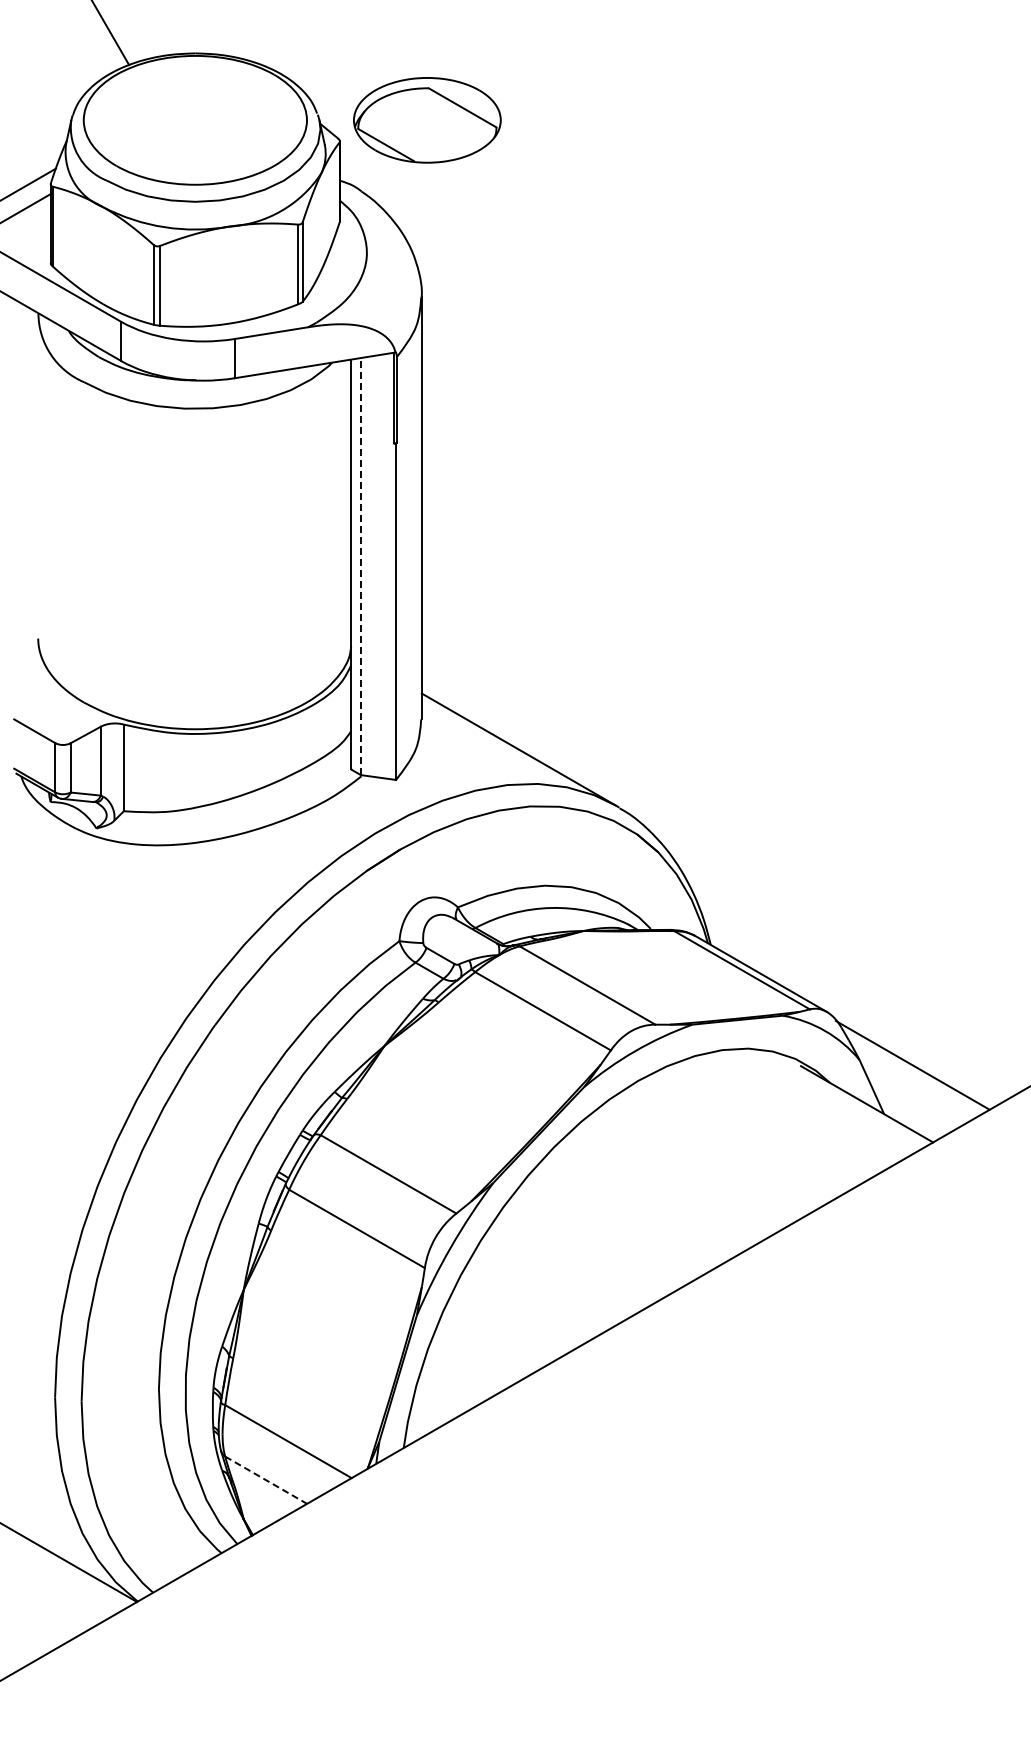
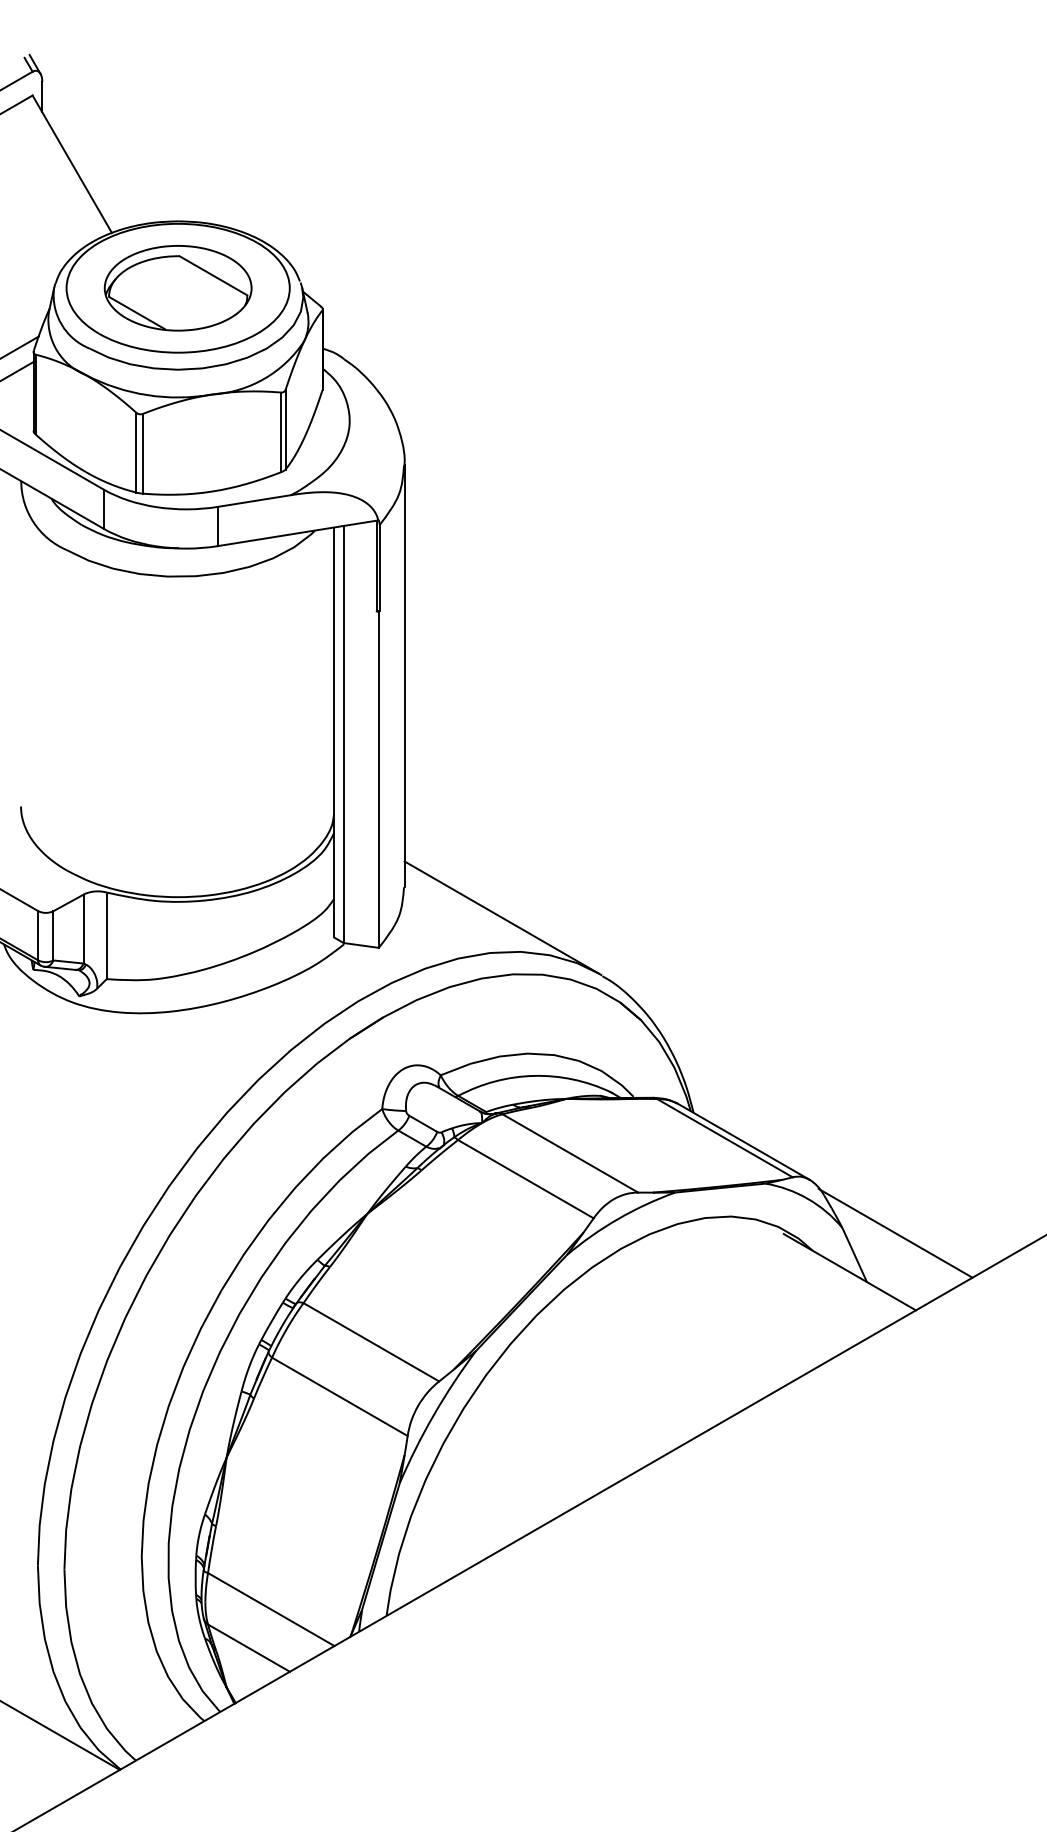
part: (426, 120) -> (177, 288), moved
line: (360, 566) -> (343, 734), dashed -> solid
line: (266, 1480) -> (249, 1648), dashed -> solid

